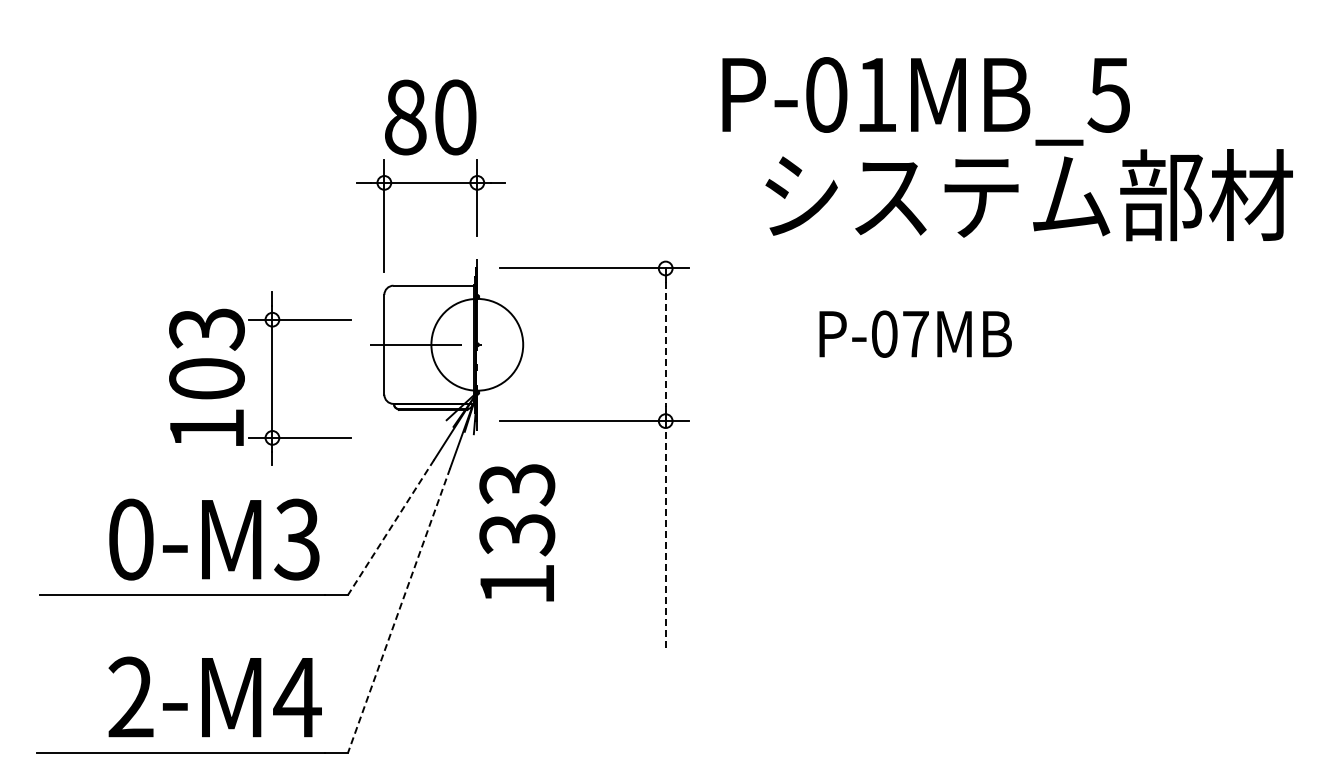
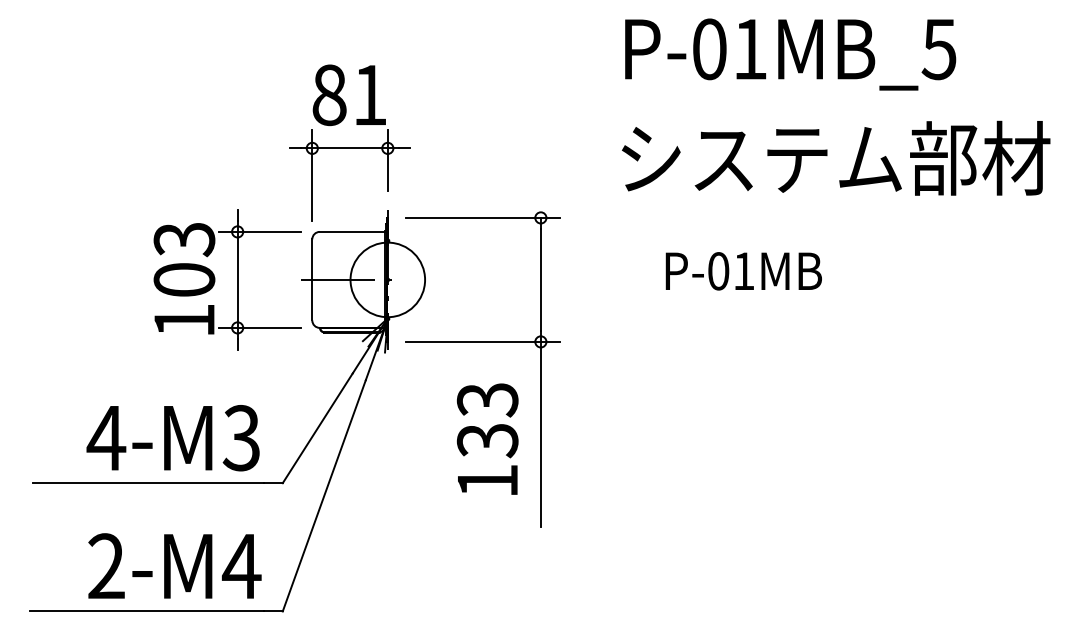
text: (925, 101) -> (790, 54), moved
text: (455, 117) -> (370, 95), 80 -> 81
text: (915, 334) -> (743, 271), P-07MB -> P-01MB
line: (665, 344) -> (540, 279), dashed -> solid
part: (271, 378) -> (236, 279), moved
line: (390, 527) -> (317, 428), dashed -> solid
text: (517, 532) -> (487, 438), moved
line: (665, 535) -> (540, 434), dashed -> solid
text: (130, 539) -> (106, 438), 0-M3 -> 4-M3
line: (398, 611) -> (323, 496), dashed -> solid

